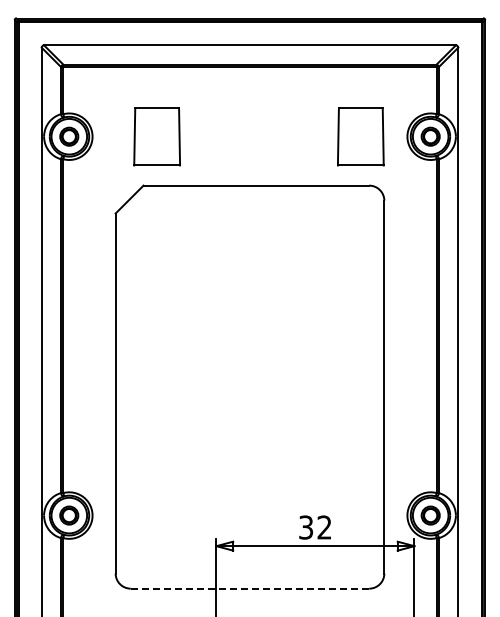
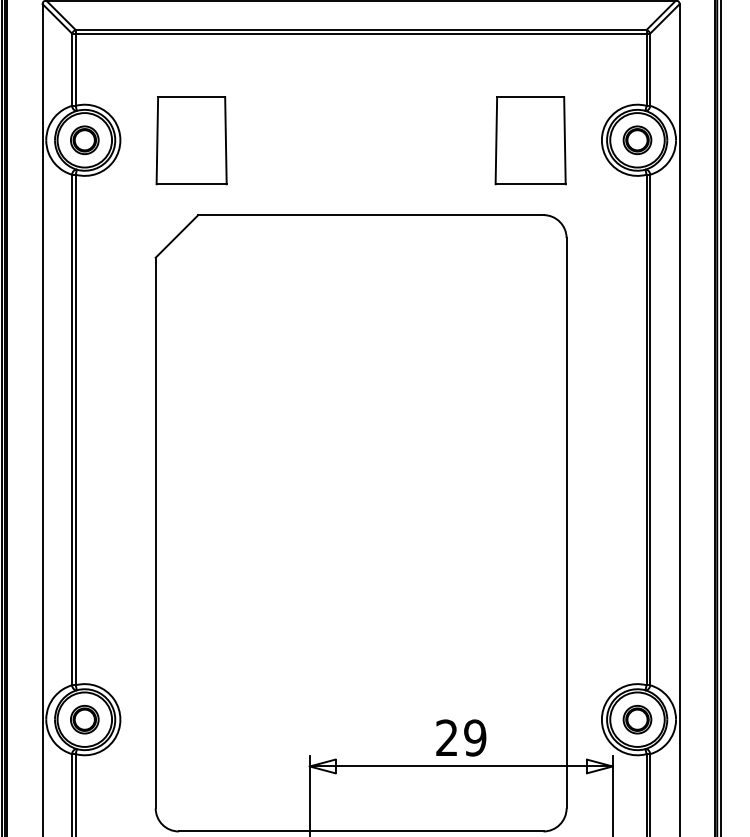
part: (156, 136) -> (190, 139), moved
text: (315, 527) -> (461, 737), 32 -> 29
line: (250, 588) -> (361, 831), dashed -> solid

